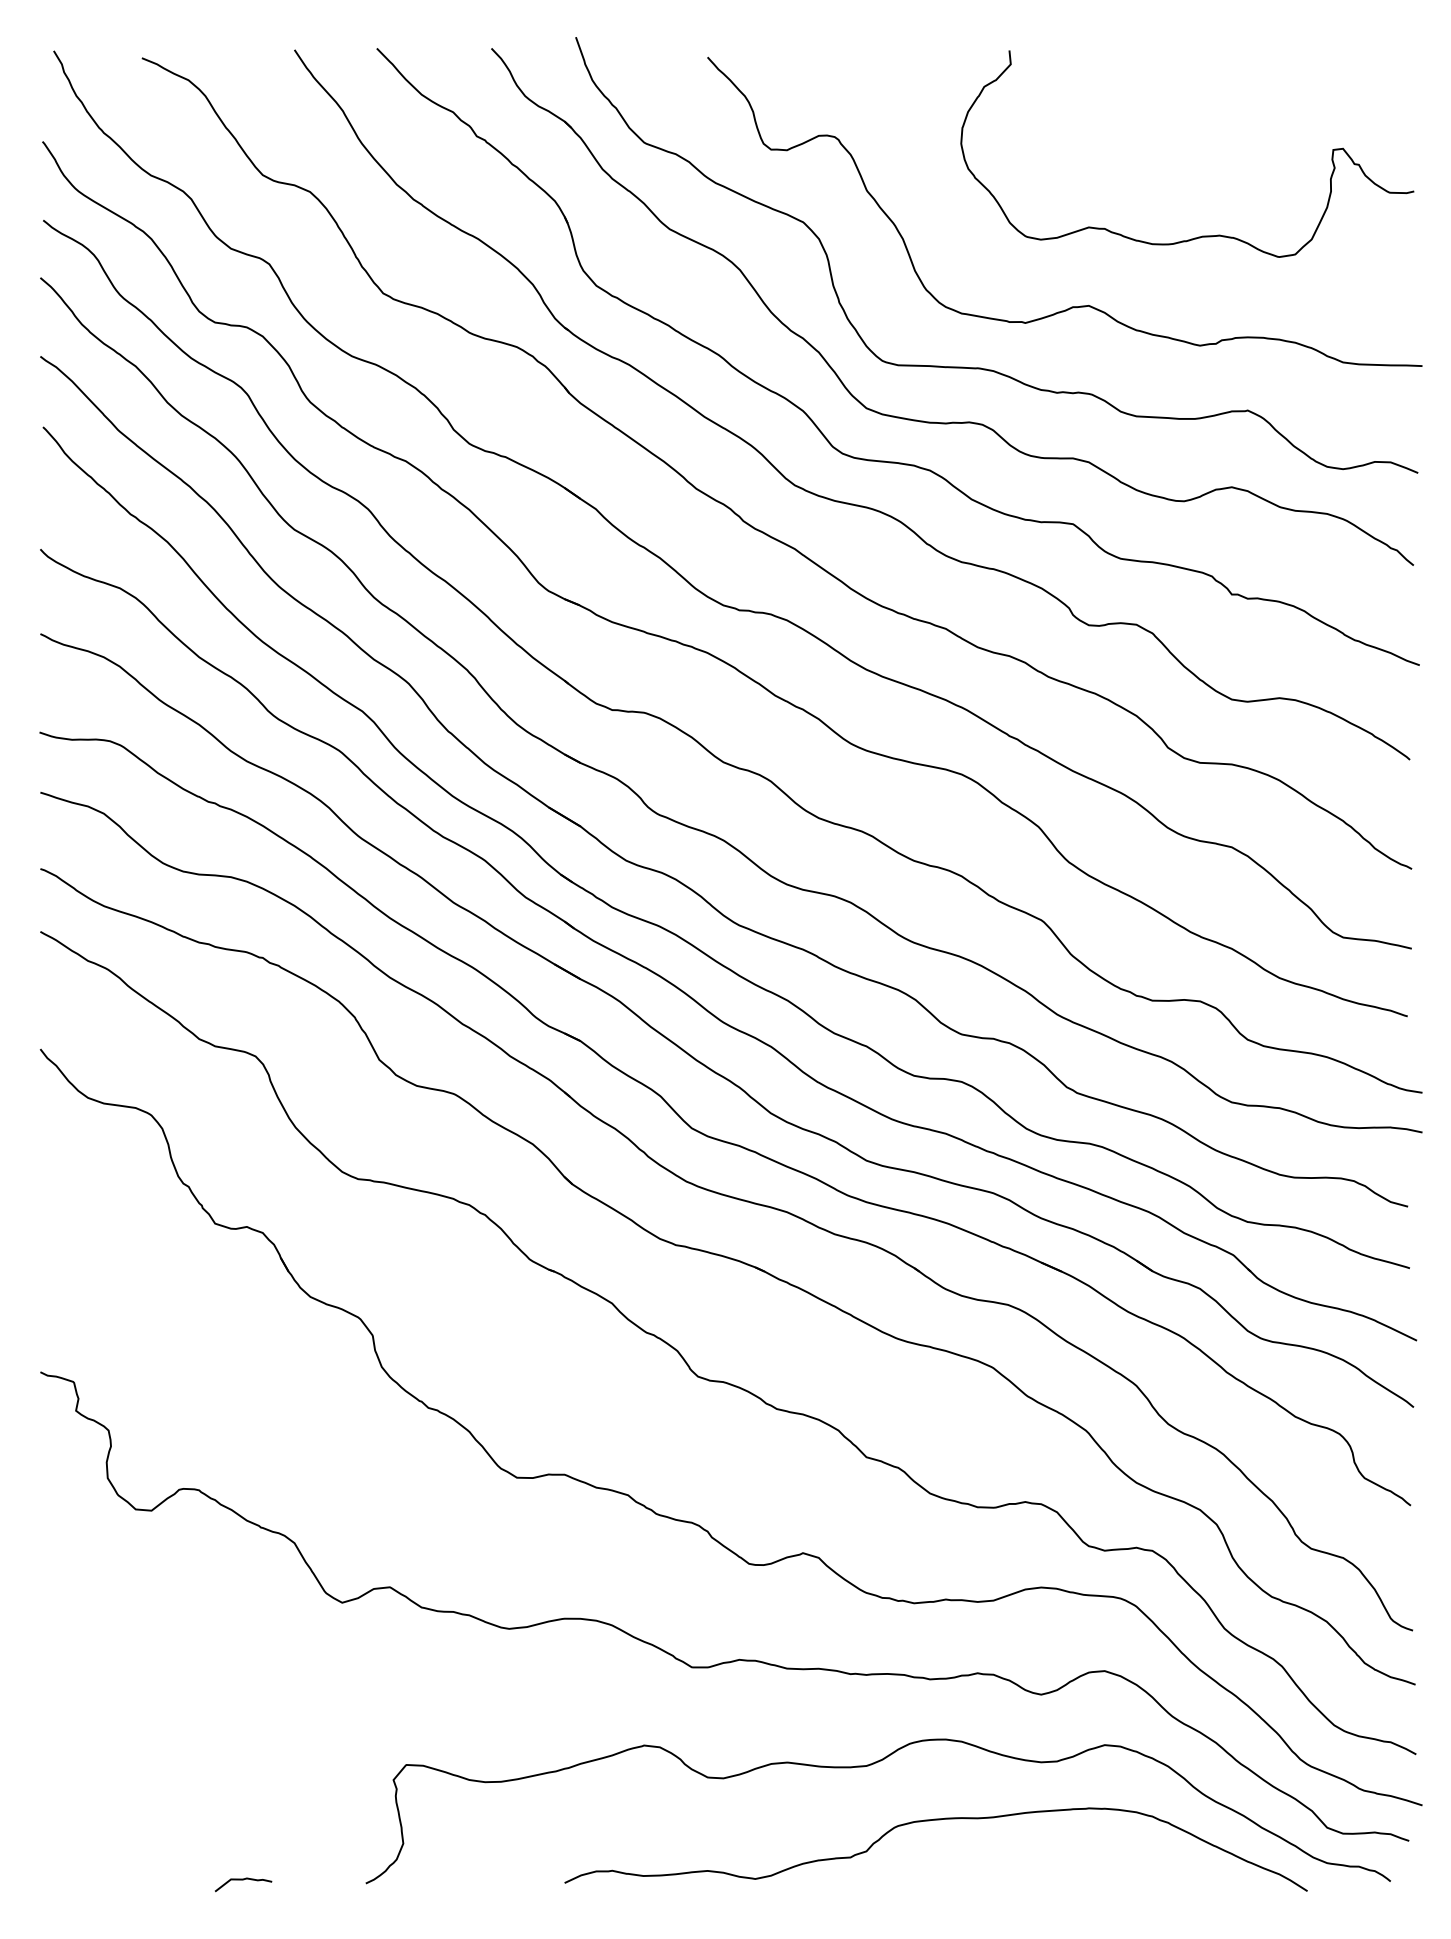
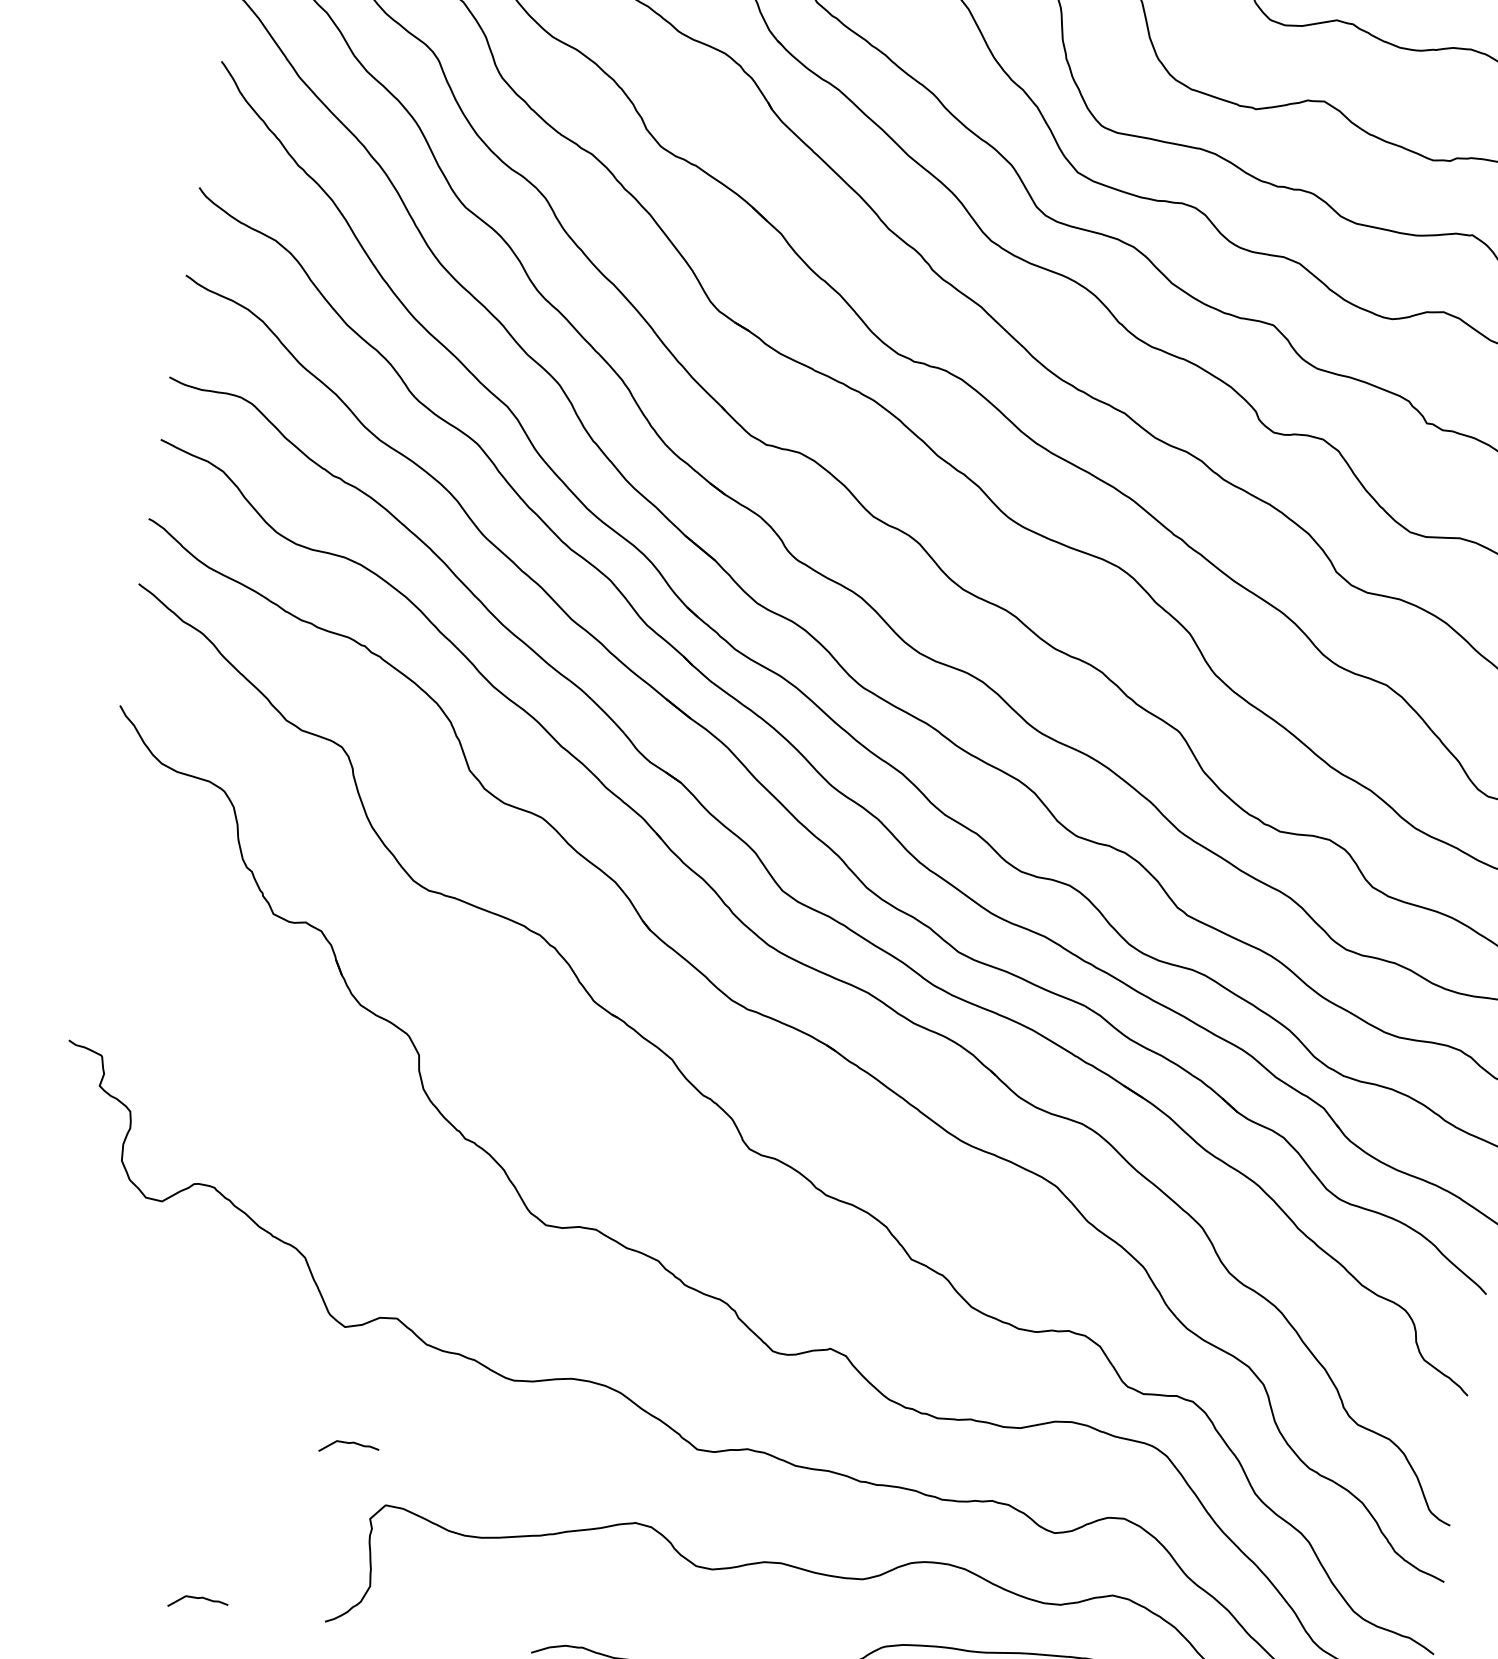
curve: (363, 1712) -> (349, 1444), added

